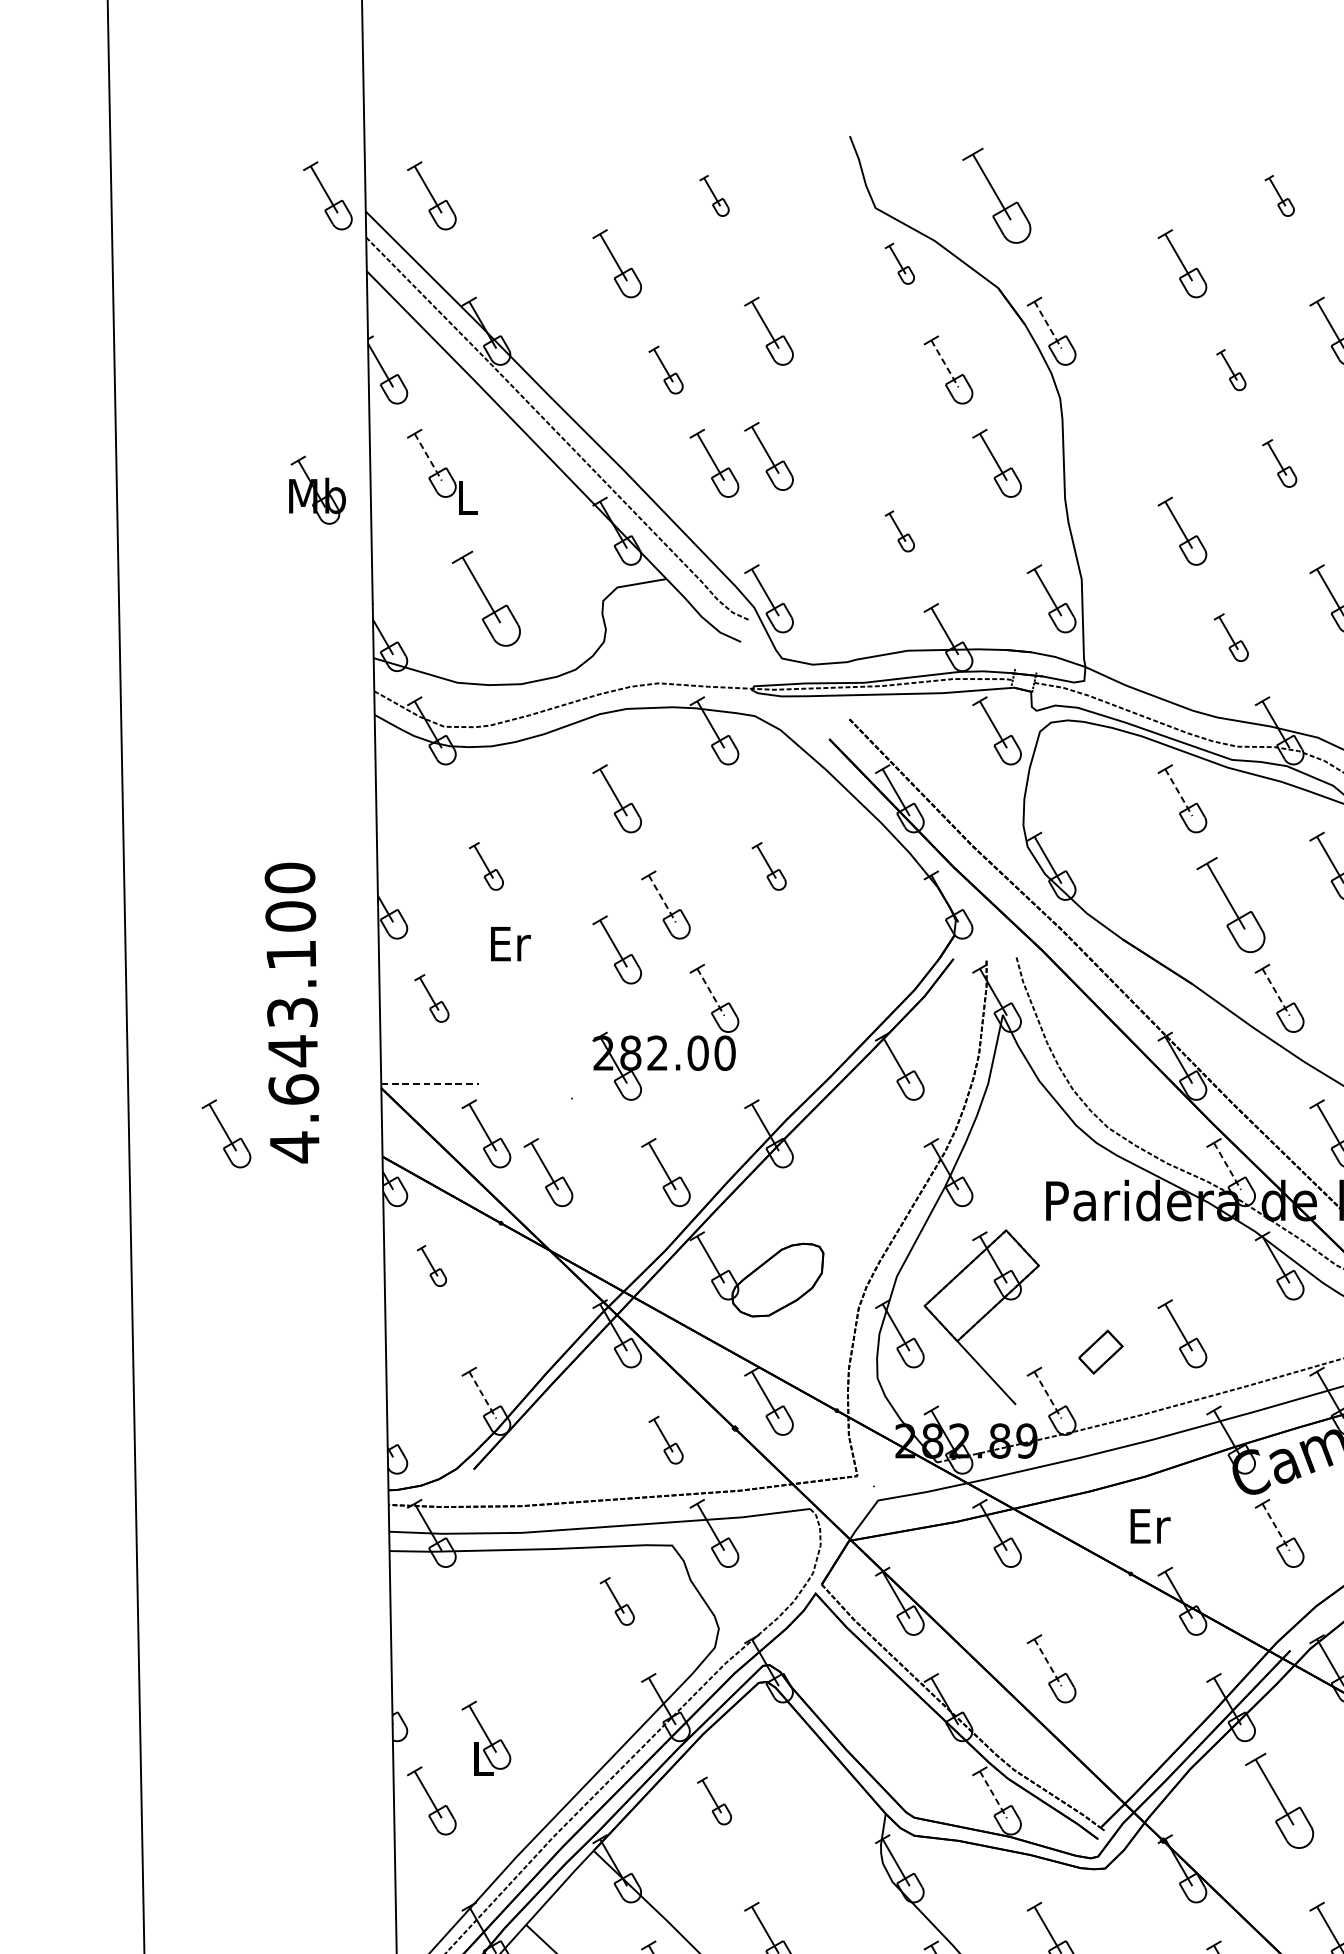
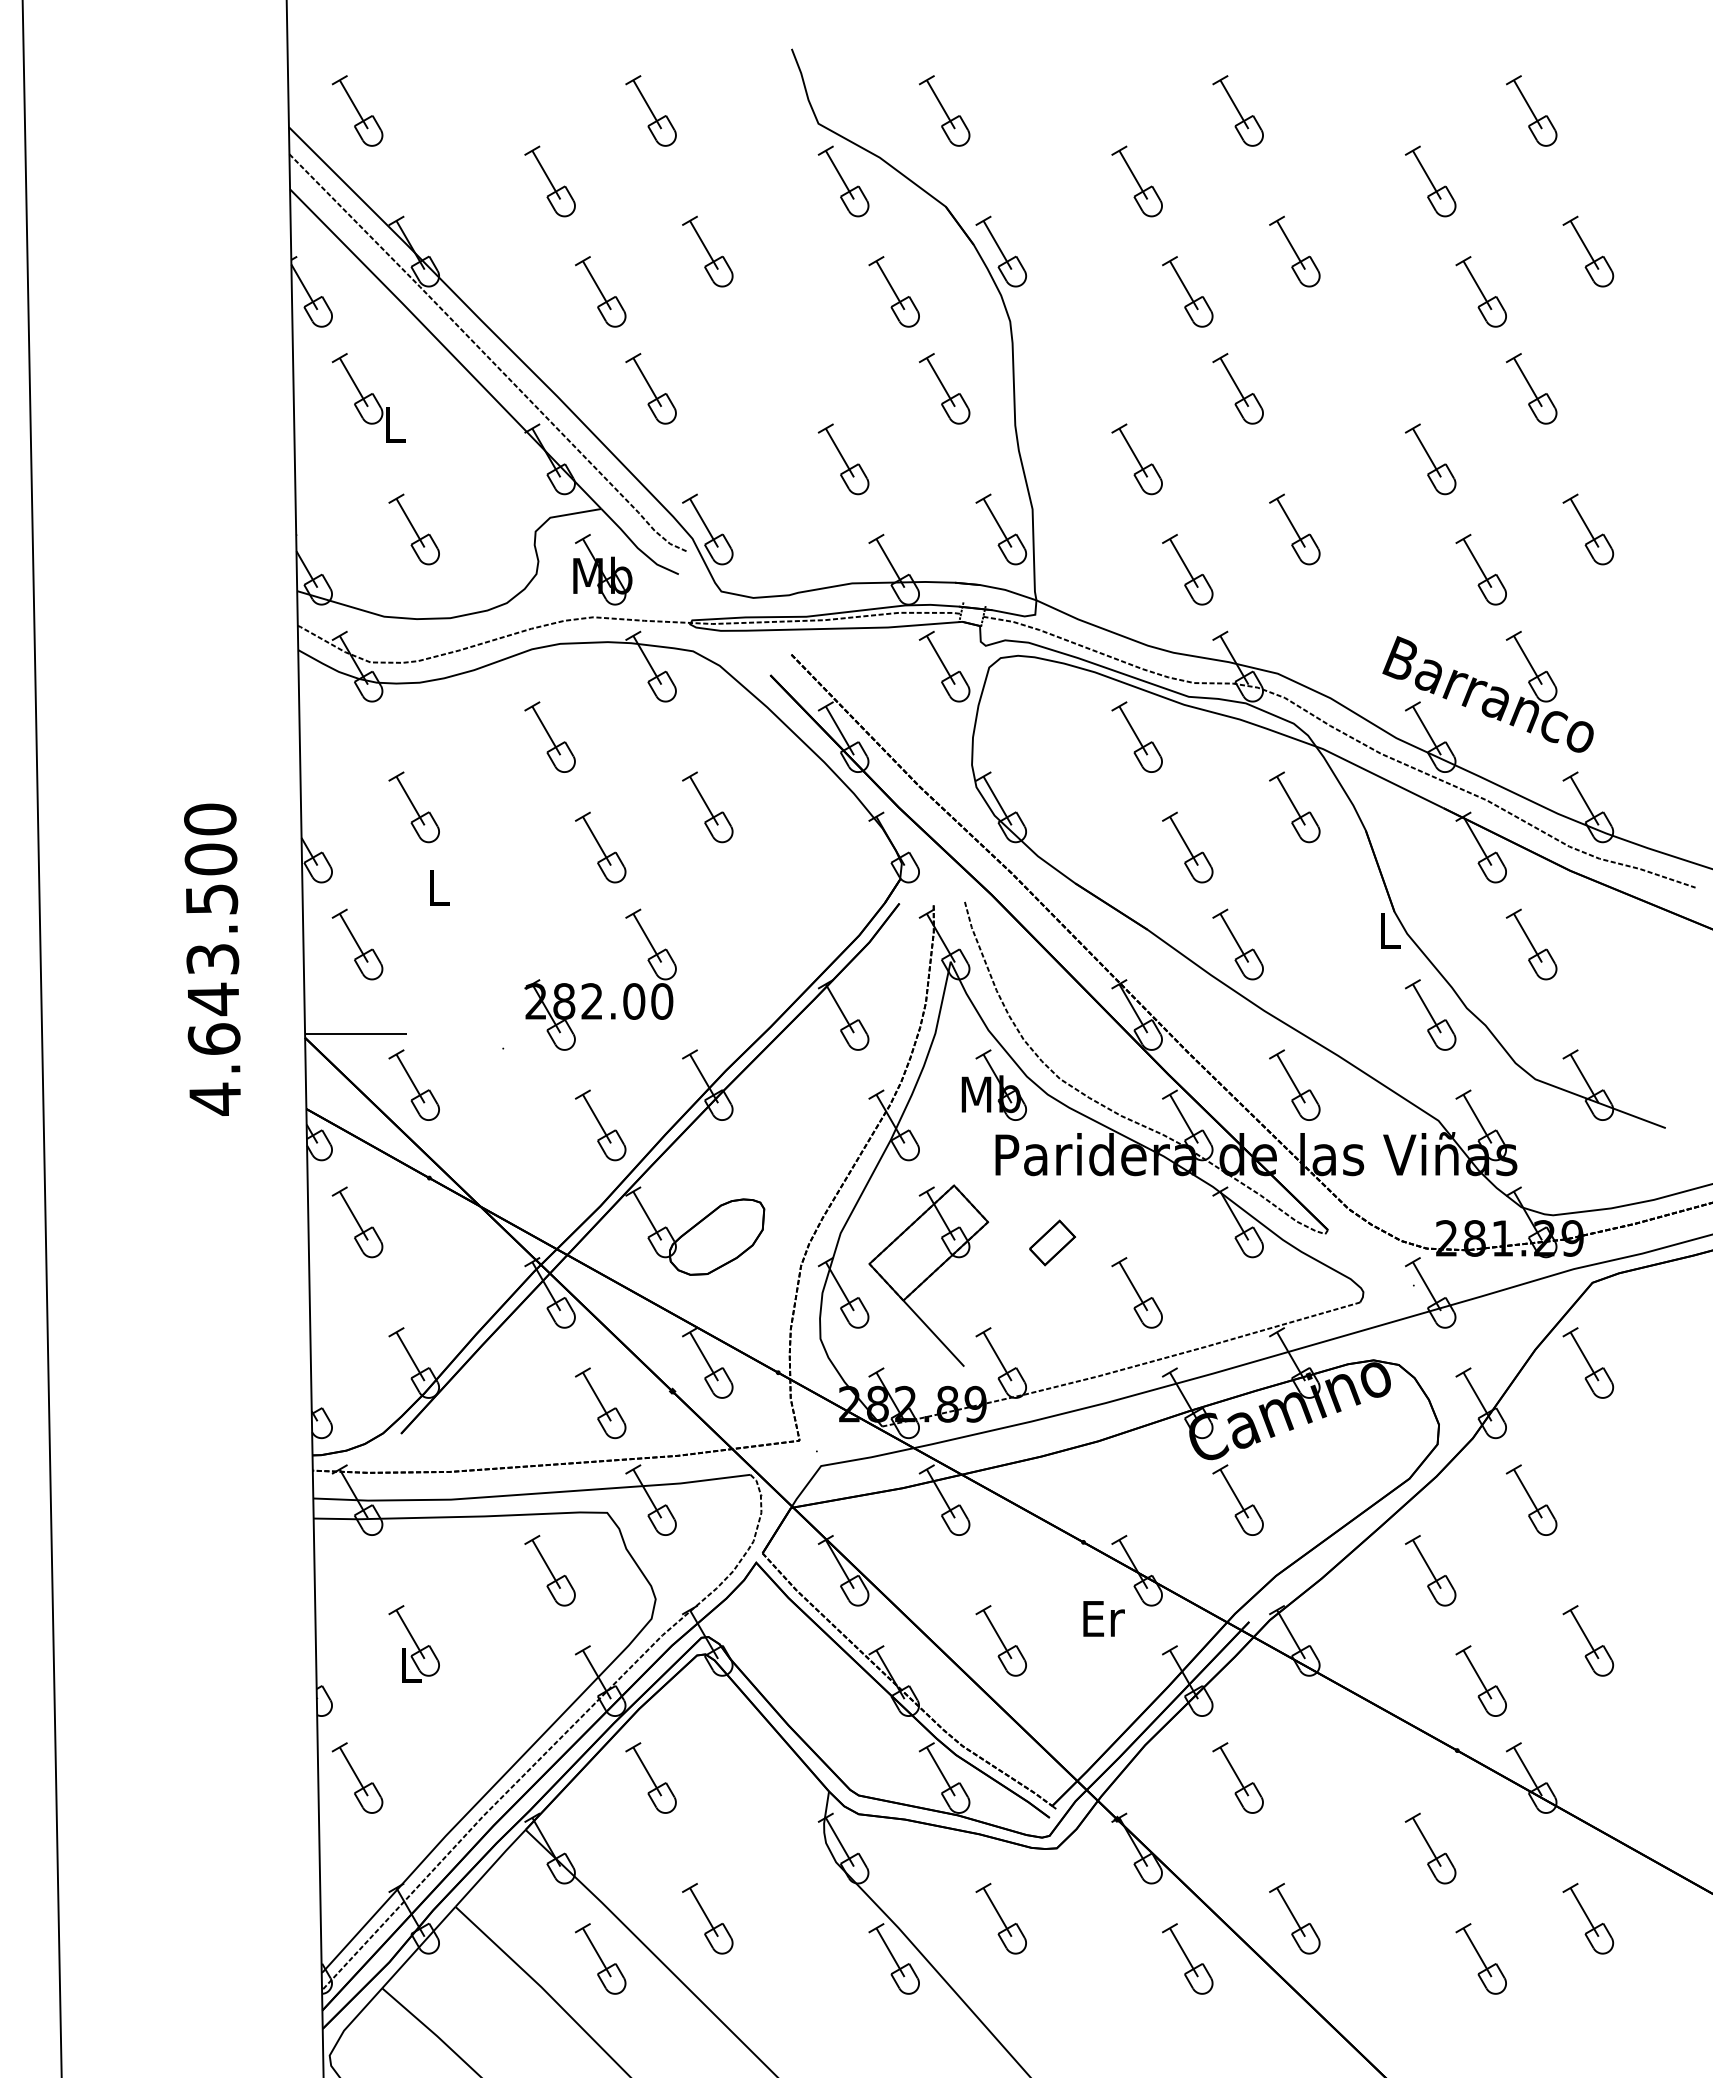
part: (327, 195) -> (249, 110), removed
part: (713, 195) -> (650, 110), size x1.67
part: (996, 195) -> (944, 110), size x0.71
part: (1279, 195) -> (1237, 110), size x1.67
part: (899, 263) -> (843, 181), size x1.67
line: (1047, 325) -> (997, 245), dashed -> solid
line: (944, 363) -> (890, 285), dashed -> solid
part: (665, 369) -> (600, 291), size x1.43
part: (1230, 369) -> (1187, 291), size x1.67
part: (768, 456) -> (707, 381), removed
line: (428, 457) -> (354, 382), dashed -> solid
part: (1279, 463) -> (1237, 388), size x1.43
part: (317, 490) -> (602, 569), moved
part: (899, 531) -> (843, 459), size x1.67
part: (485, 598) -> (413, 529), size x0.71
part: (1230, 637) -> (1187, 569), size x1.43
line: (1178, 793) -> (1133, 731), dashed -> solid
part: (485, 866) -> (413, 807), size x1.43
part: (768, 866) -> (707, 807), size x1.43
line: (662, 899) -> (597, 841), dashed -> solid
part: (1230, 904) -> (1187, 847), size x0.71
text: (510, 943) -> (439, 887), Er -> L
part: (616, 949) -> (549, 893), removed
text: (292, 955) -> (212, 899), 4.643.100 -> 4.643.500
line: (710, 992) -> (647, 938), dashed -> solid
line: (1276, 992) -> (1234, 938), dashed -> solid
part: (431, 998) -> (357, 944), size x1.43
line: (429, 1084) -> (355, 1033), dashed -> solid
part: (225, 1133) -> (143, 1084), removed
part: (1044, 1133) -> (993, 1084), added
line: (1227, 1166) -> (1184, 1119), dashed -> solid
part: (548, 1172) -> (478, 1125), removed
part: (431, 1266) -> (357, 1222), size x1.67
part: (1100, 1351) -> (1052, 1242), moved
line: (482, 1396) -> (410, 1357), dashed -> solid
line: (1047, 1396) -> (997, 1357), dashed -> solid
part: (665, 1440) -> (600, 1403), size x1.43
text: (1150, 1525) -> (1103, 1618), moved
line: (1276, 1527) -> (1234, 1494), dashed -> solid
part: (616, 1601) -> (549, 1570), size x1.43
line: (1047, 1662) -> (997, 1634), dashed -> solid
part: (485, 1737) -> (413, 1643), moved
line: (994, 1795) -> (941, 1772), dashed -> solid
part: (713, 1800) -> (650, 1777), size x1.43
part: (1279, 1800) -> (1237, 1777), size x0.71

